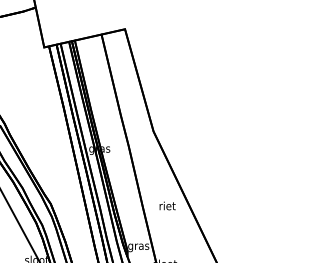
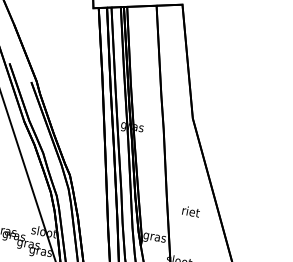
text: (167, 205) -> (191, 211), moved

